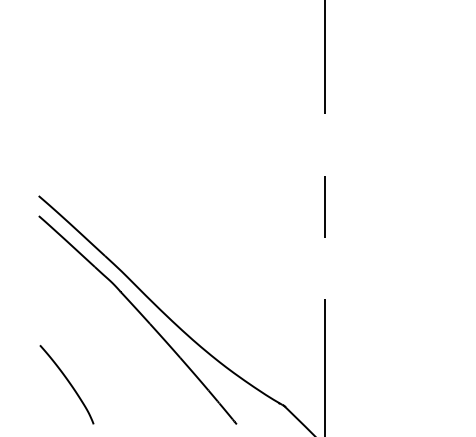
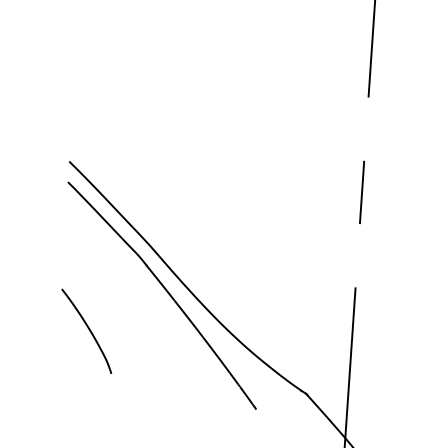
curve: (68, 383) -> (88, 330), moved

